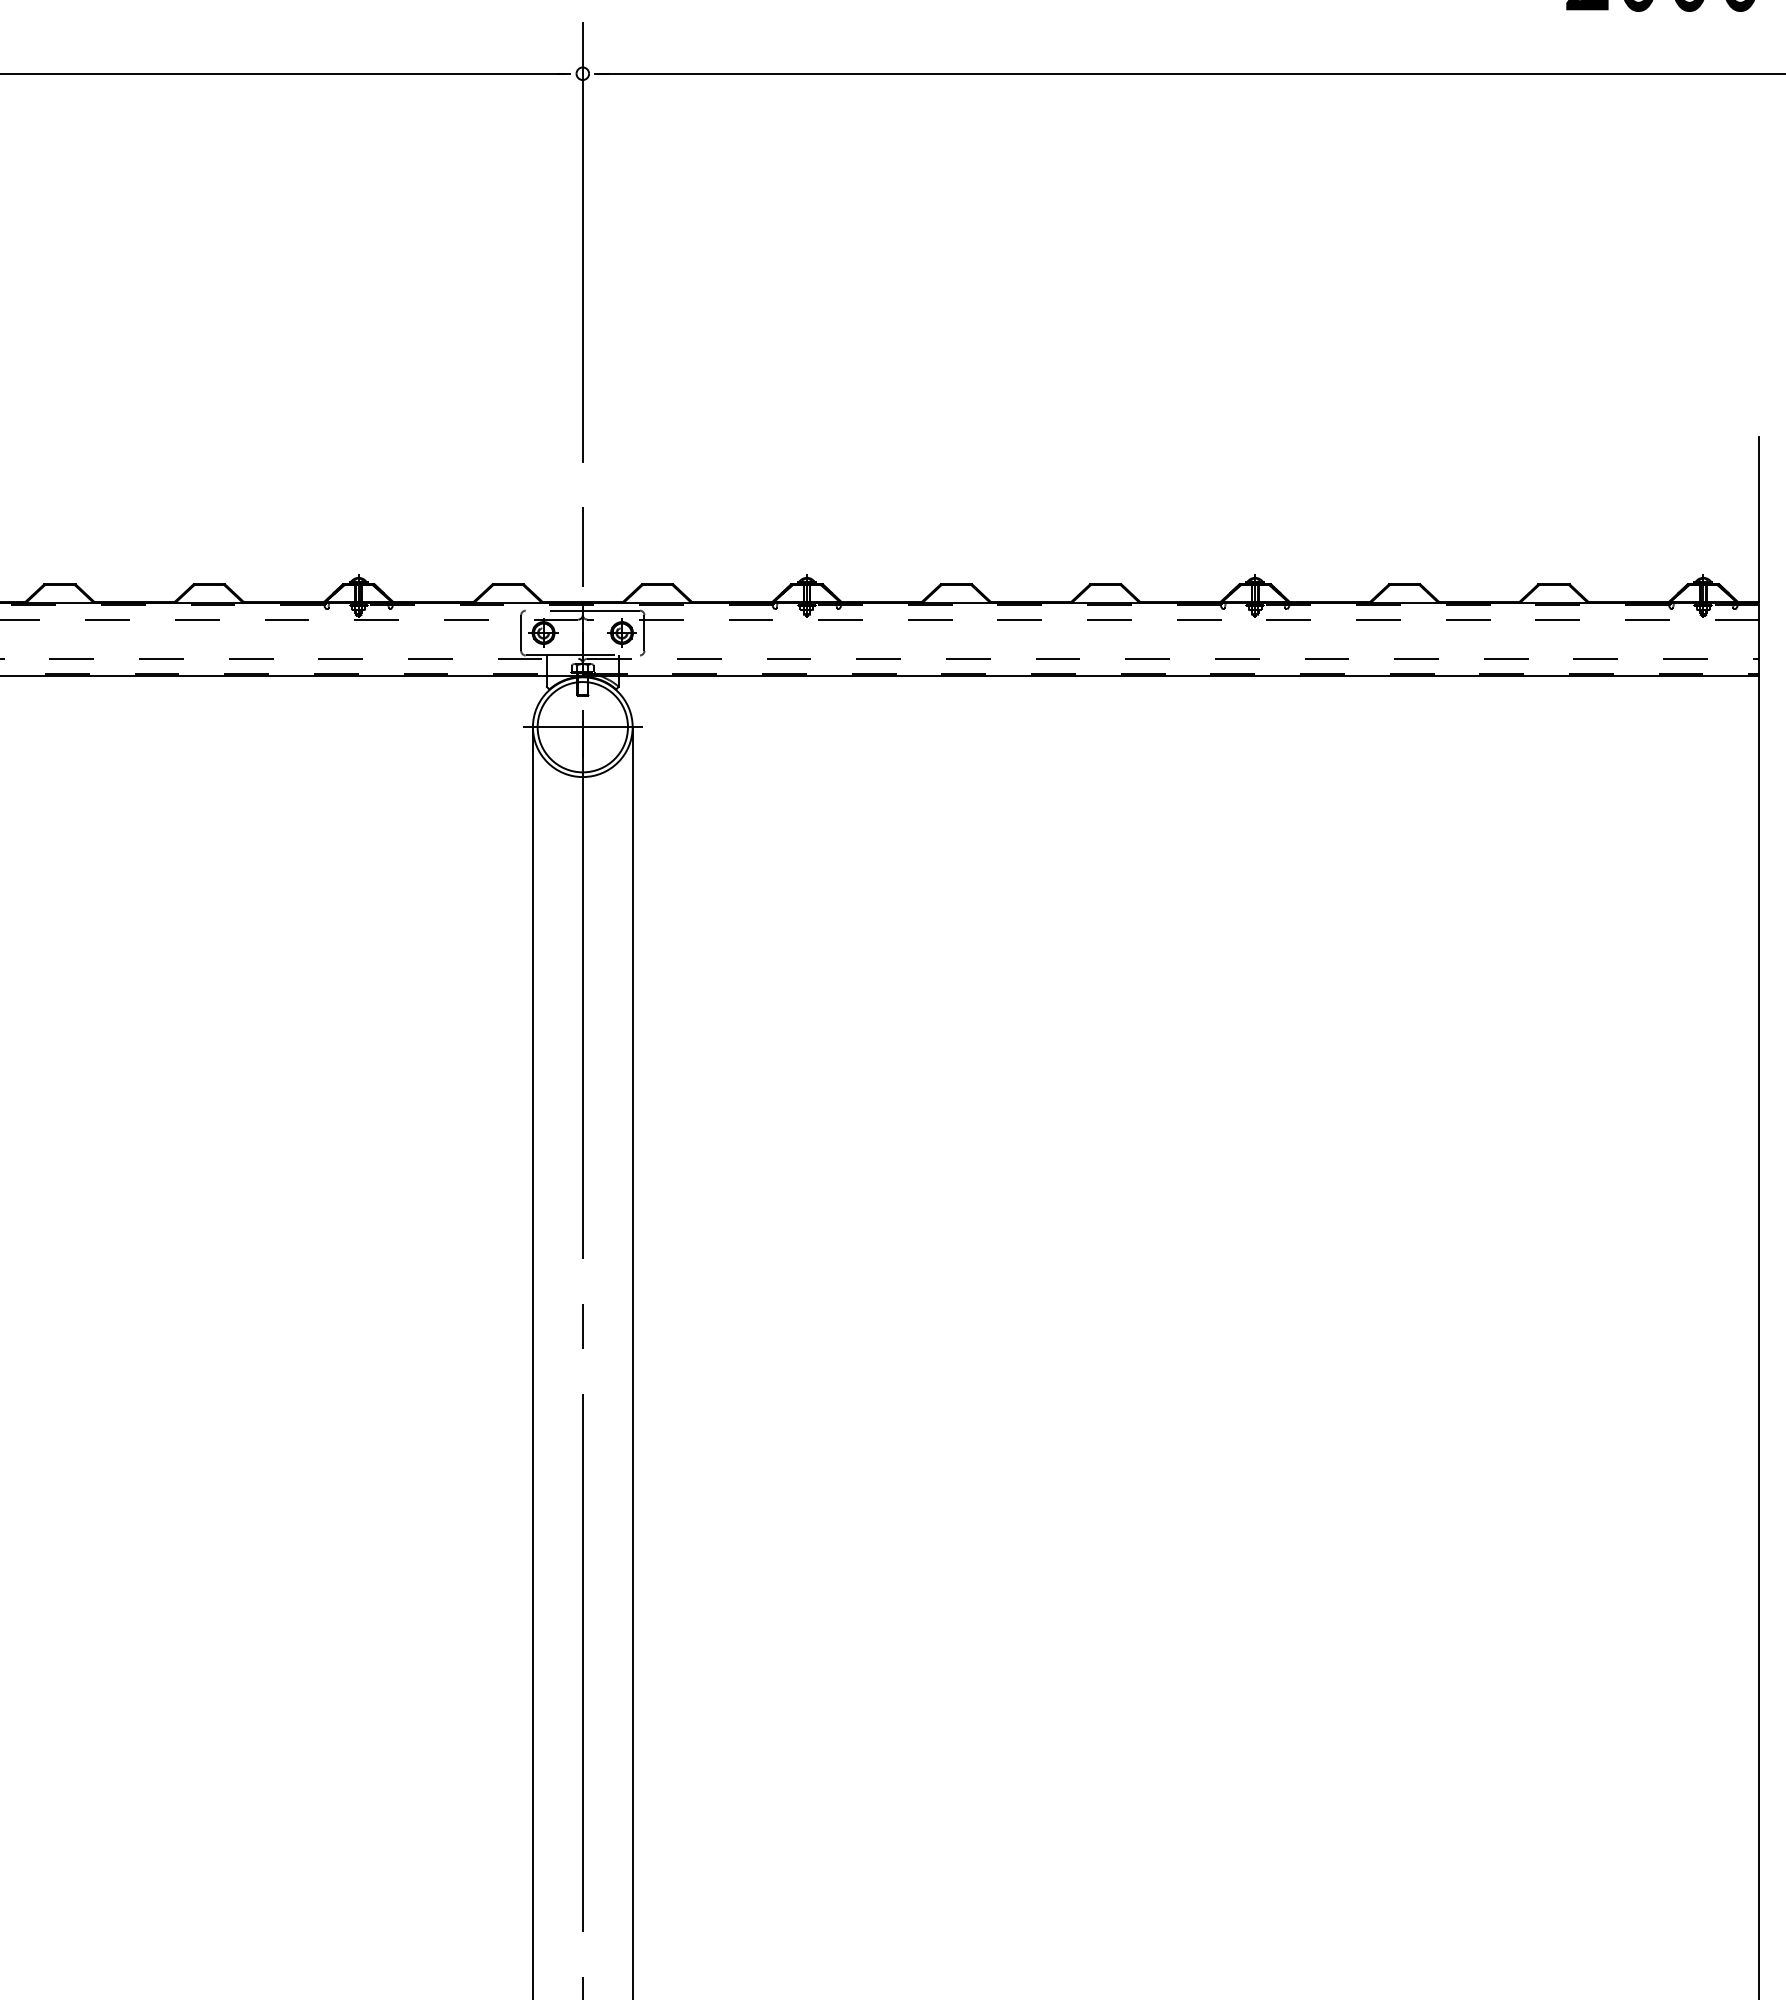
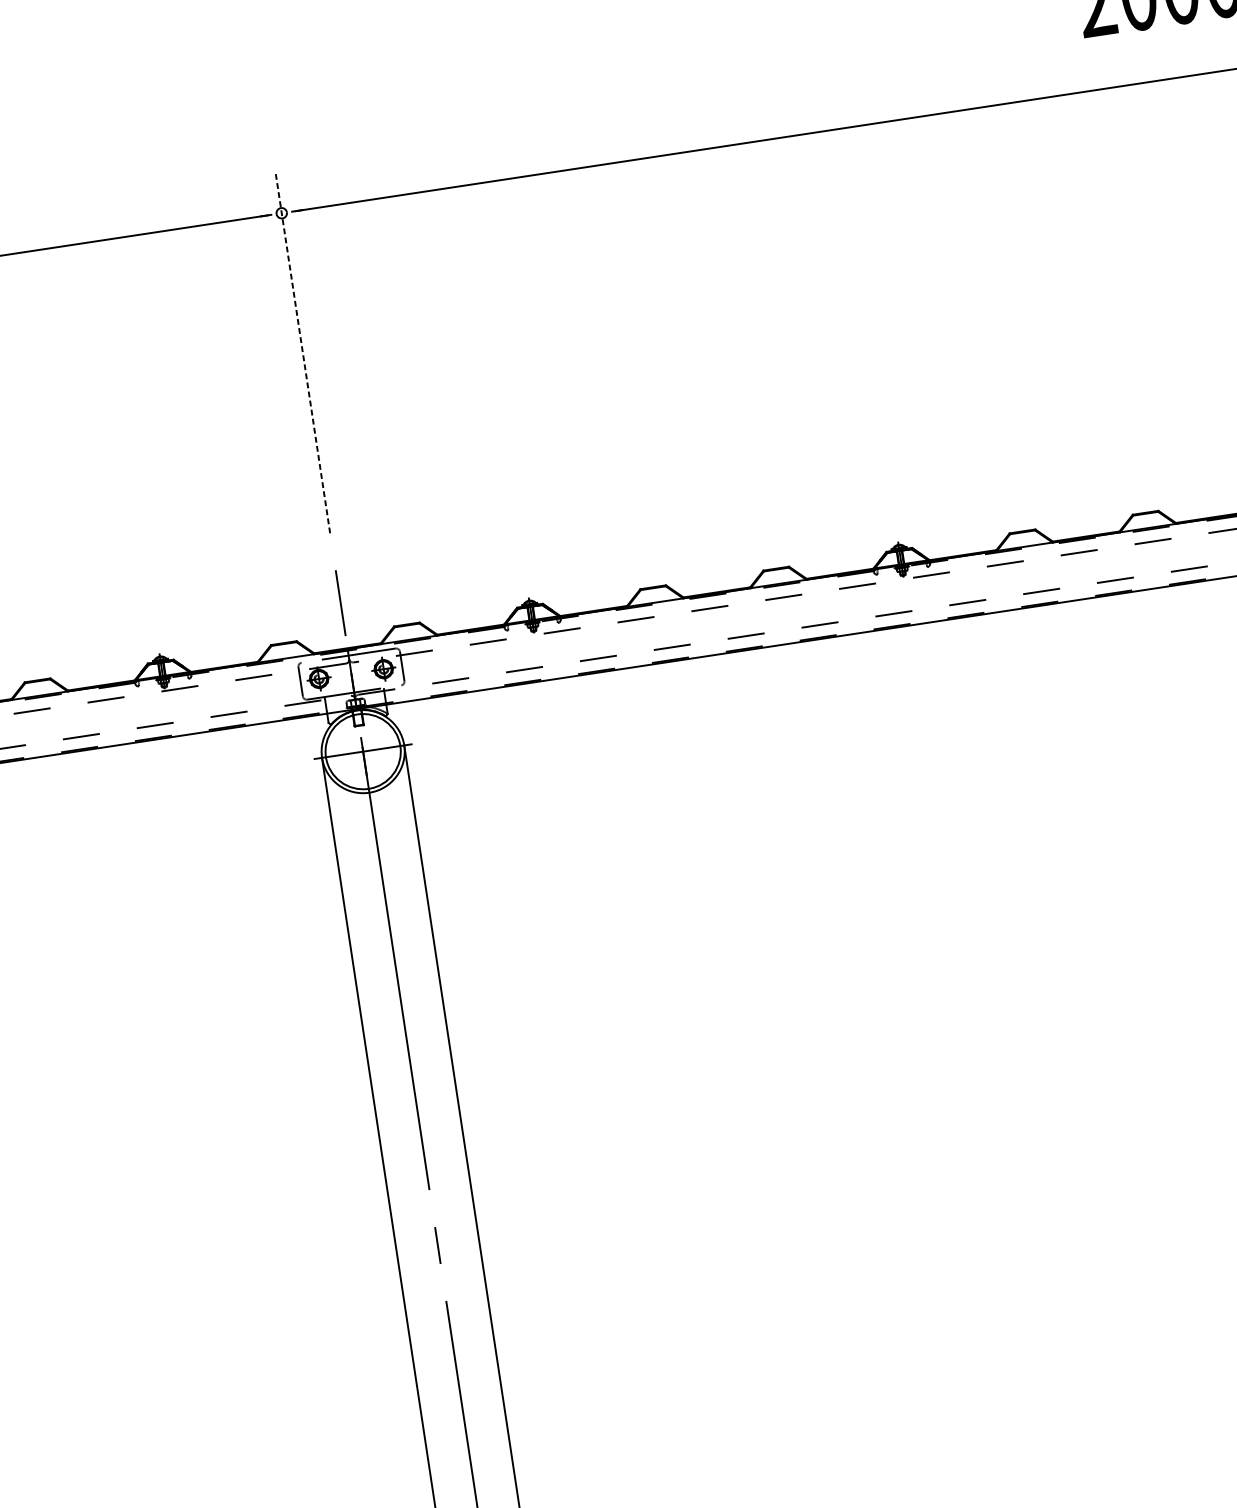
line: (582, 242) -> (302, 352), solid -> dashed

